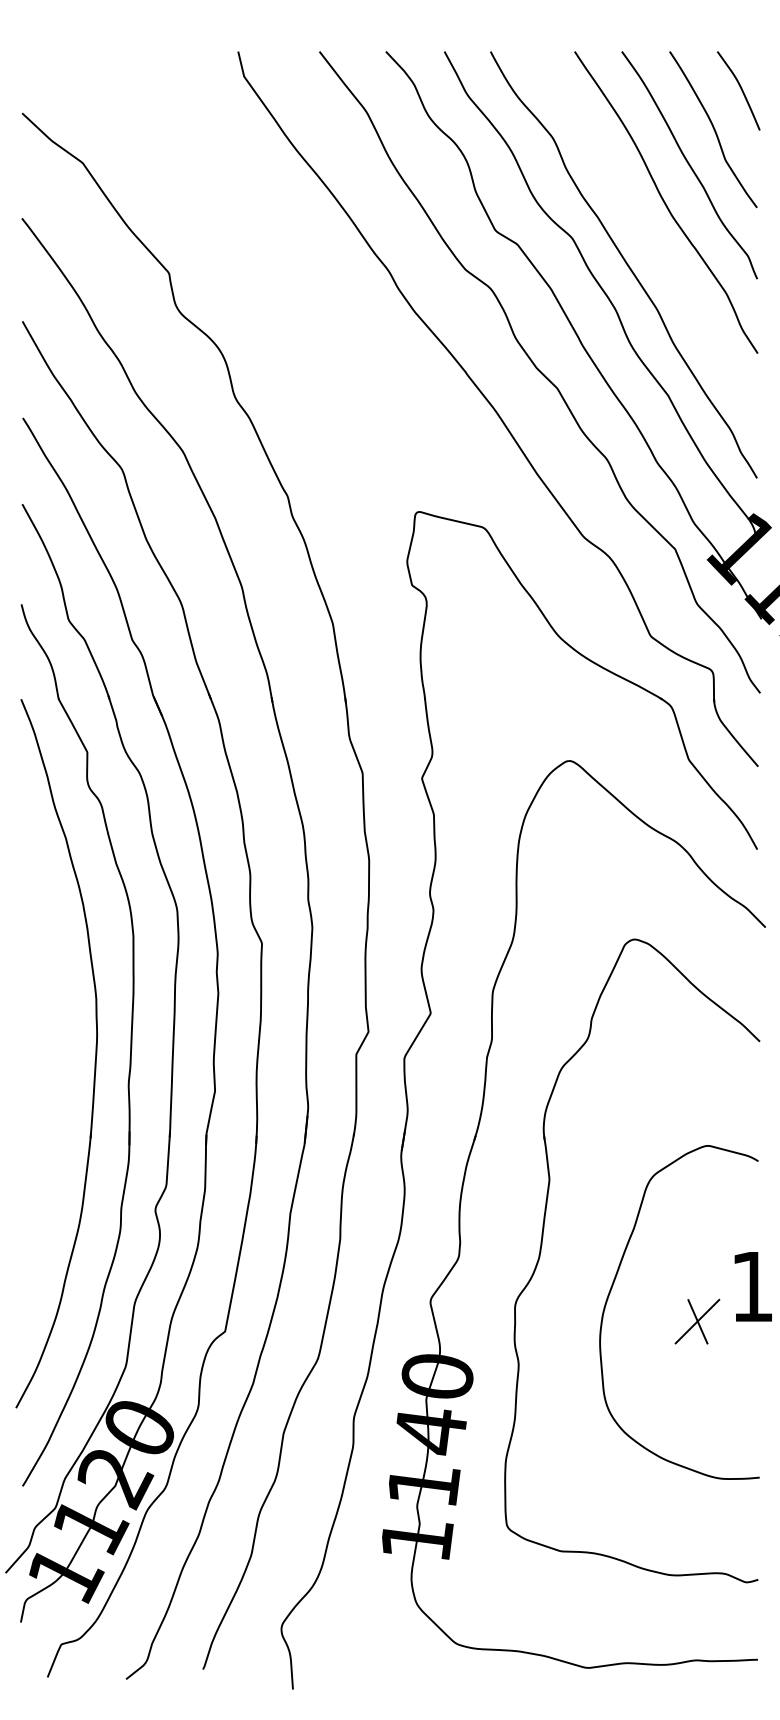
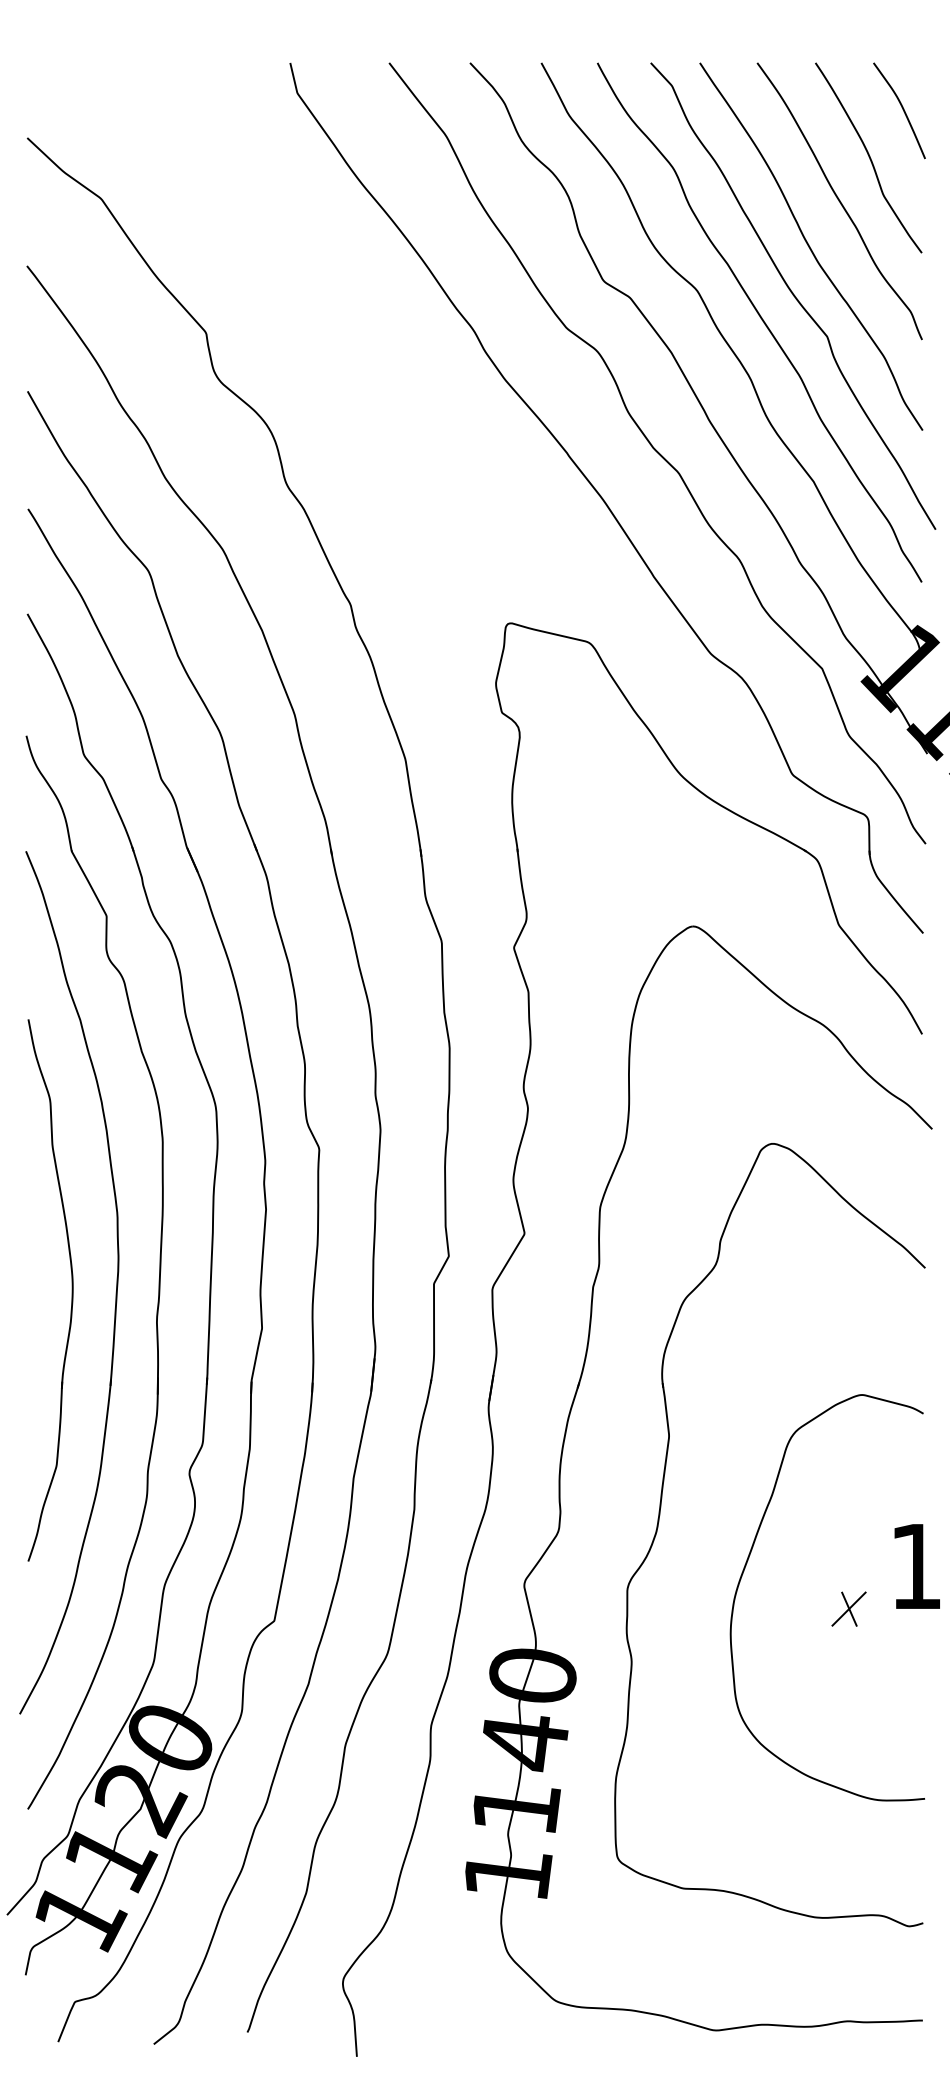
curve: (651, 243) -> (793, 296), added
part: (58, 1059) -> (71, 1289), added
part: (696, 1321) -> (848, 1608), size x0.62

